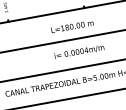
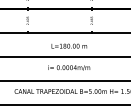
text: (72, 25) -> (69, 45), moved
text: (79, 51) -> (69, 67), moved

